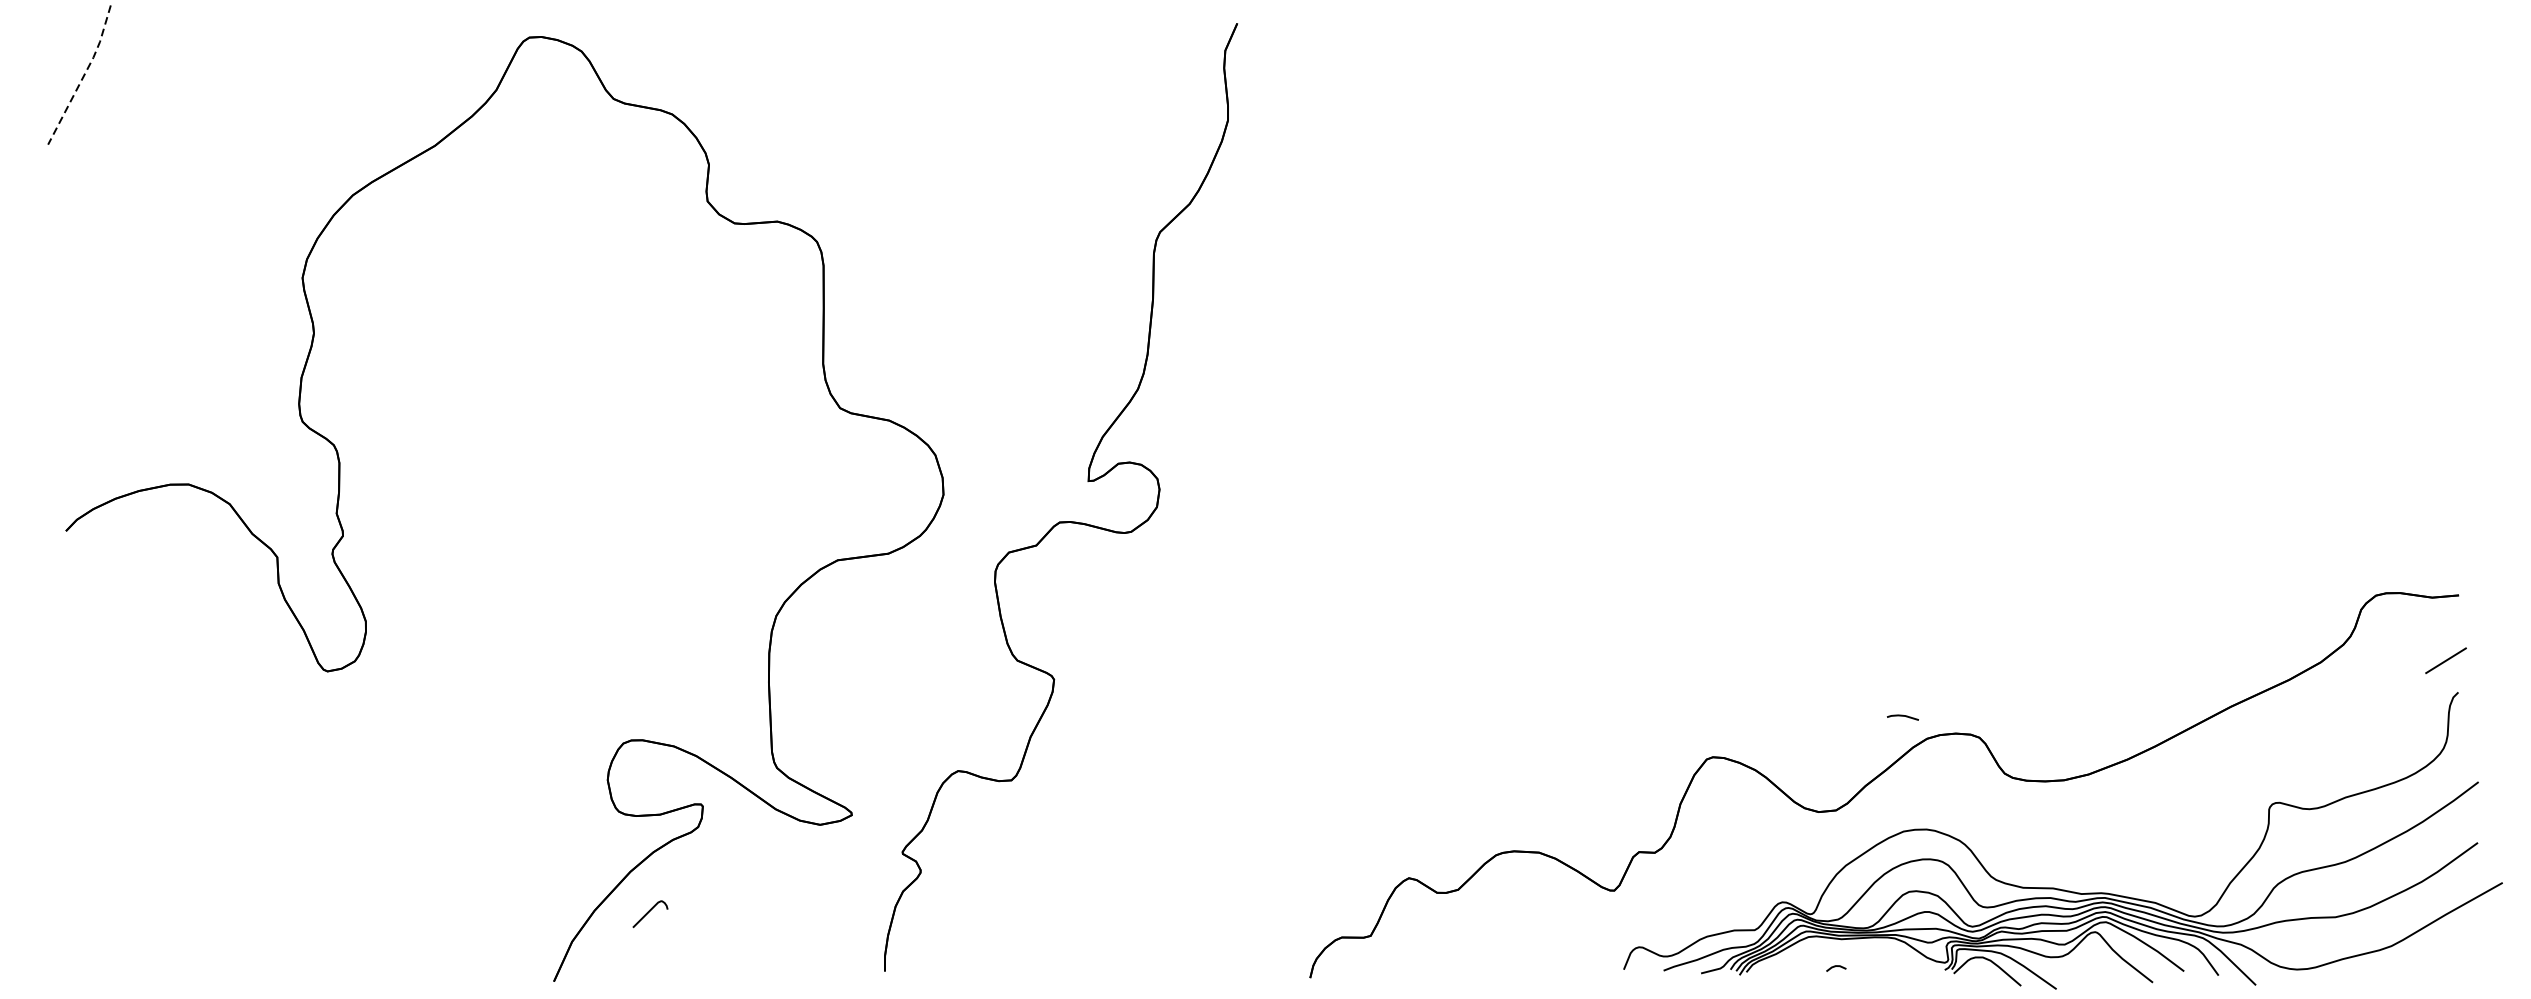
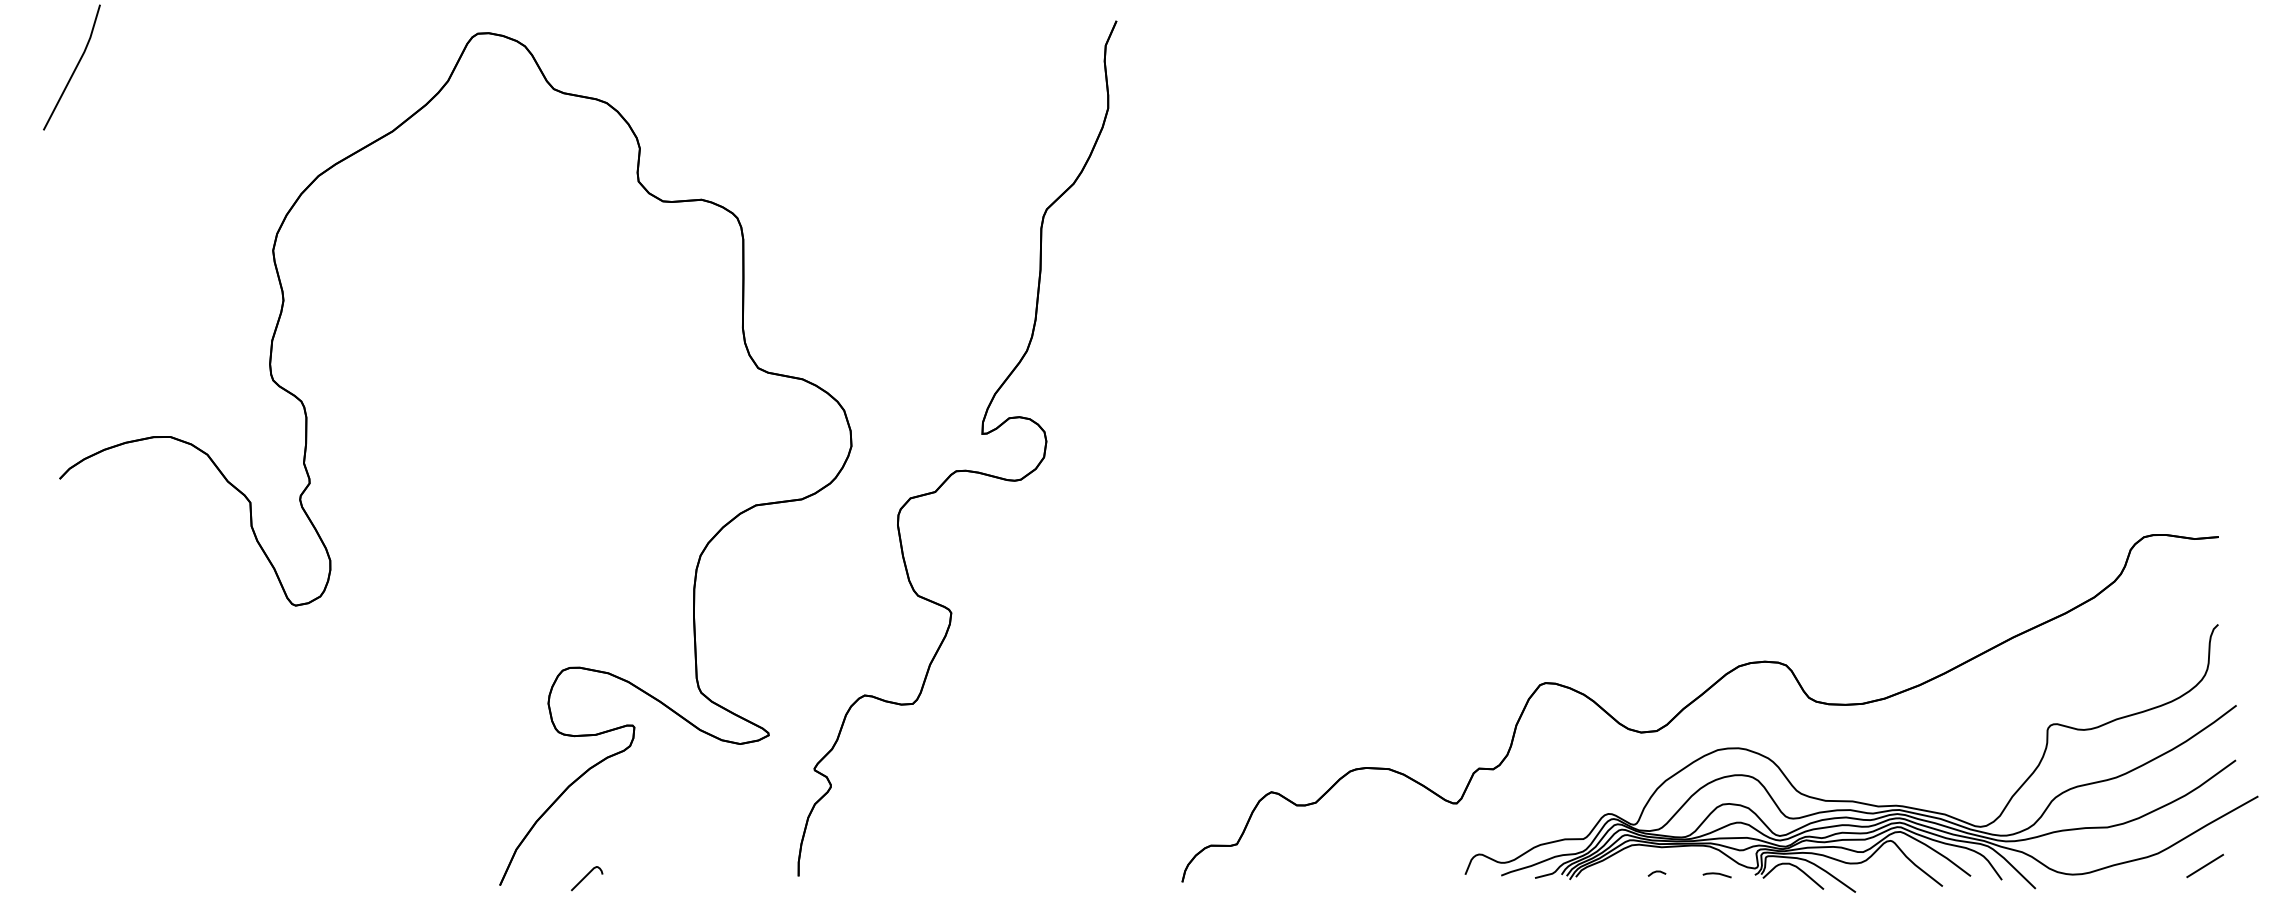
line: (84, 75) -> (76, 67), dashed -> solid
line: (2445, 660) -> (2204, 865), moved
line: (1902, 716) -> (1716, 874), moved
curve: (649, 912) -> (586, 877), moved

